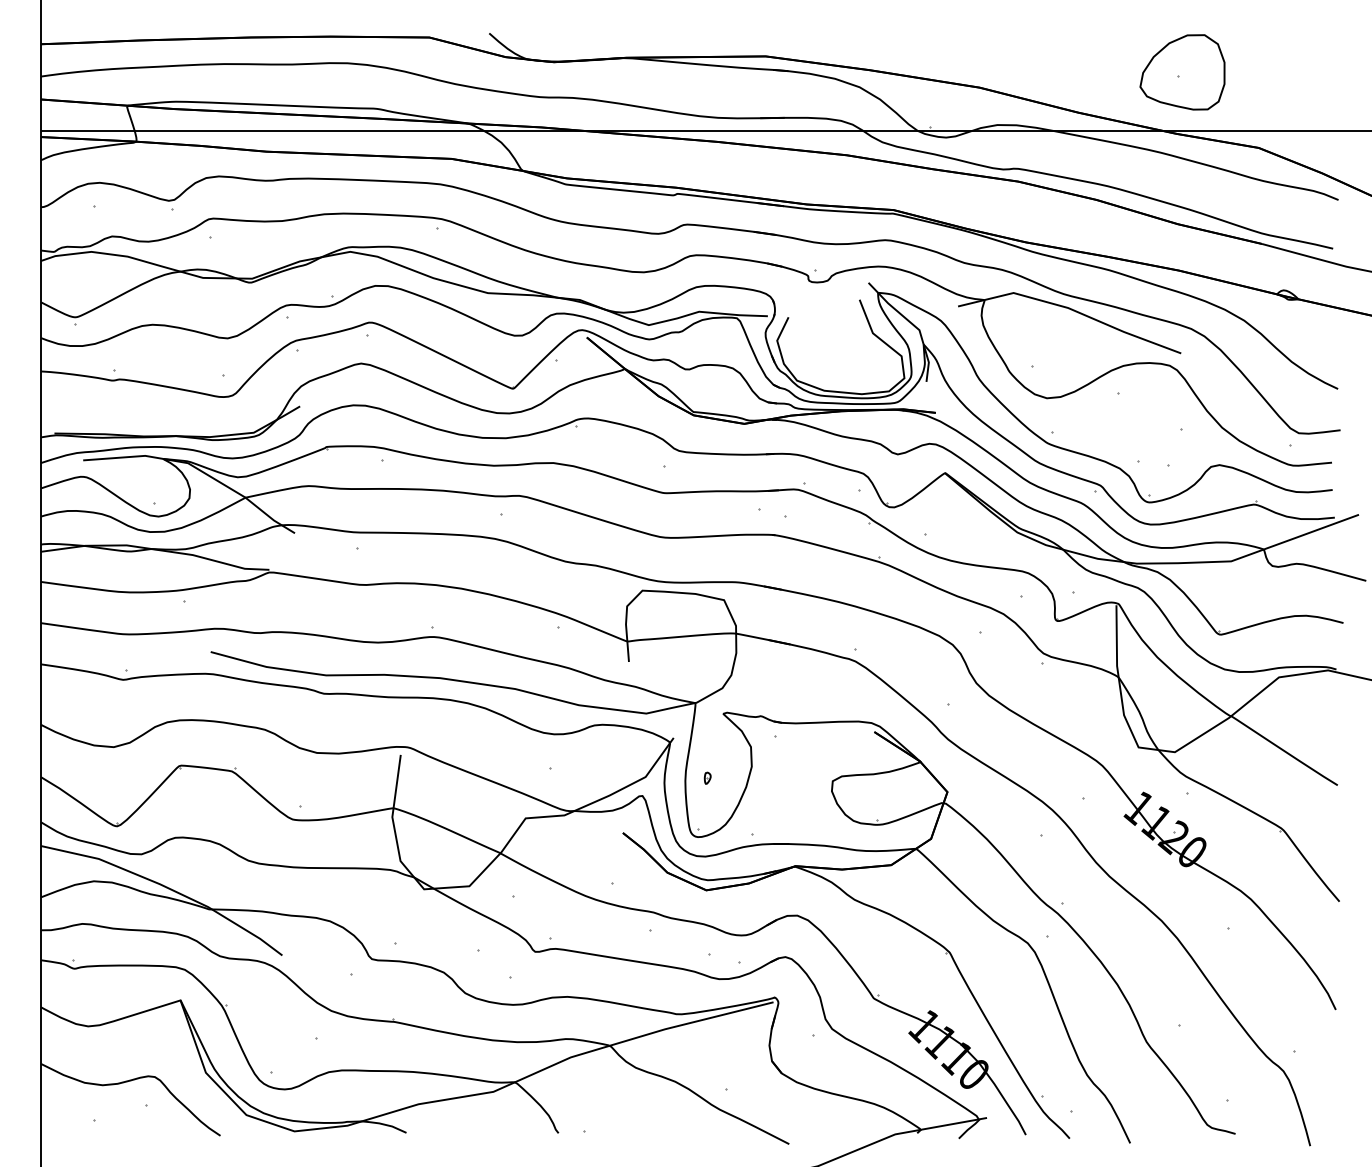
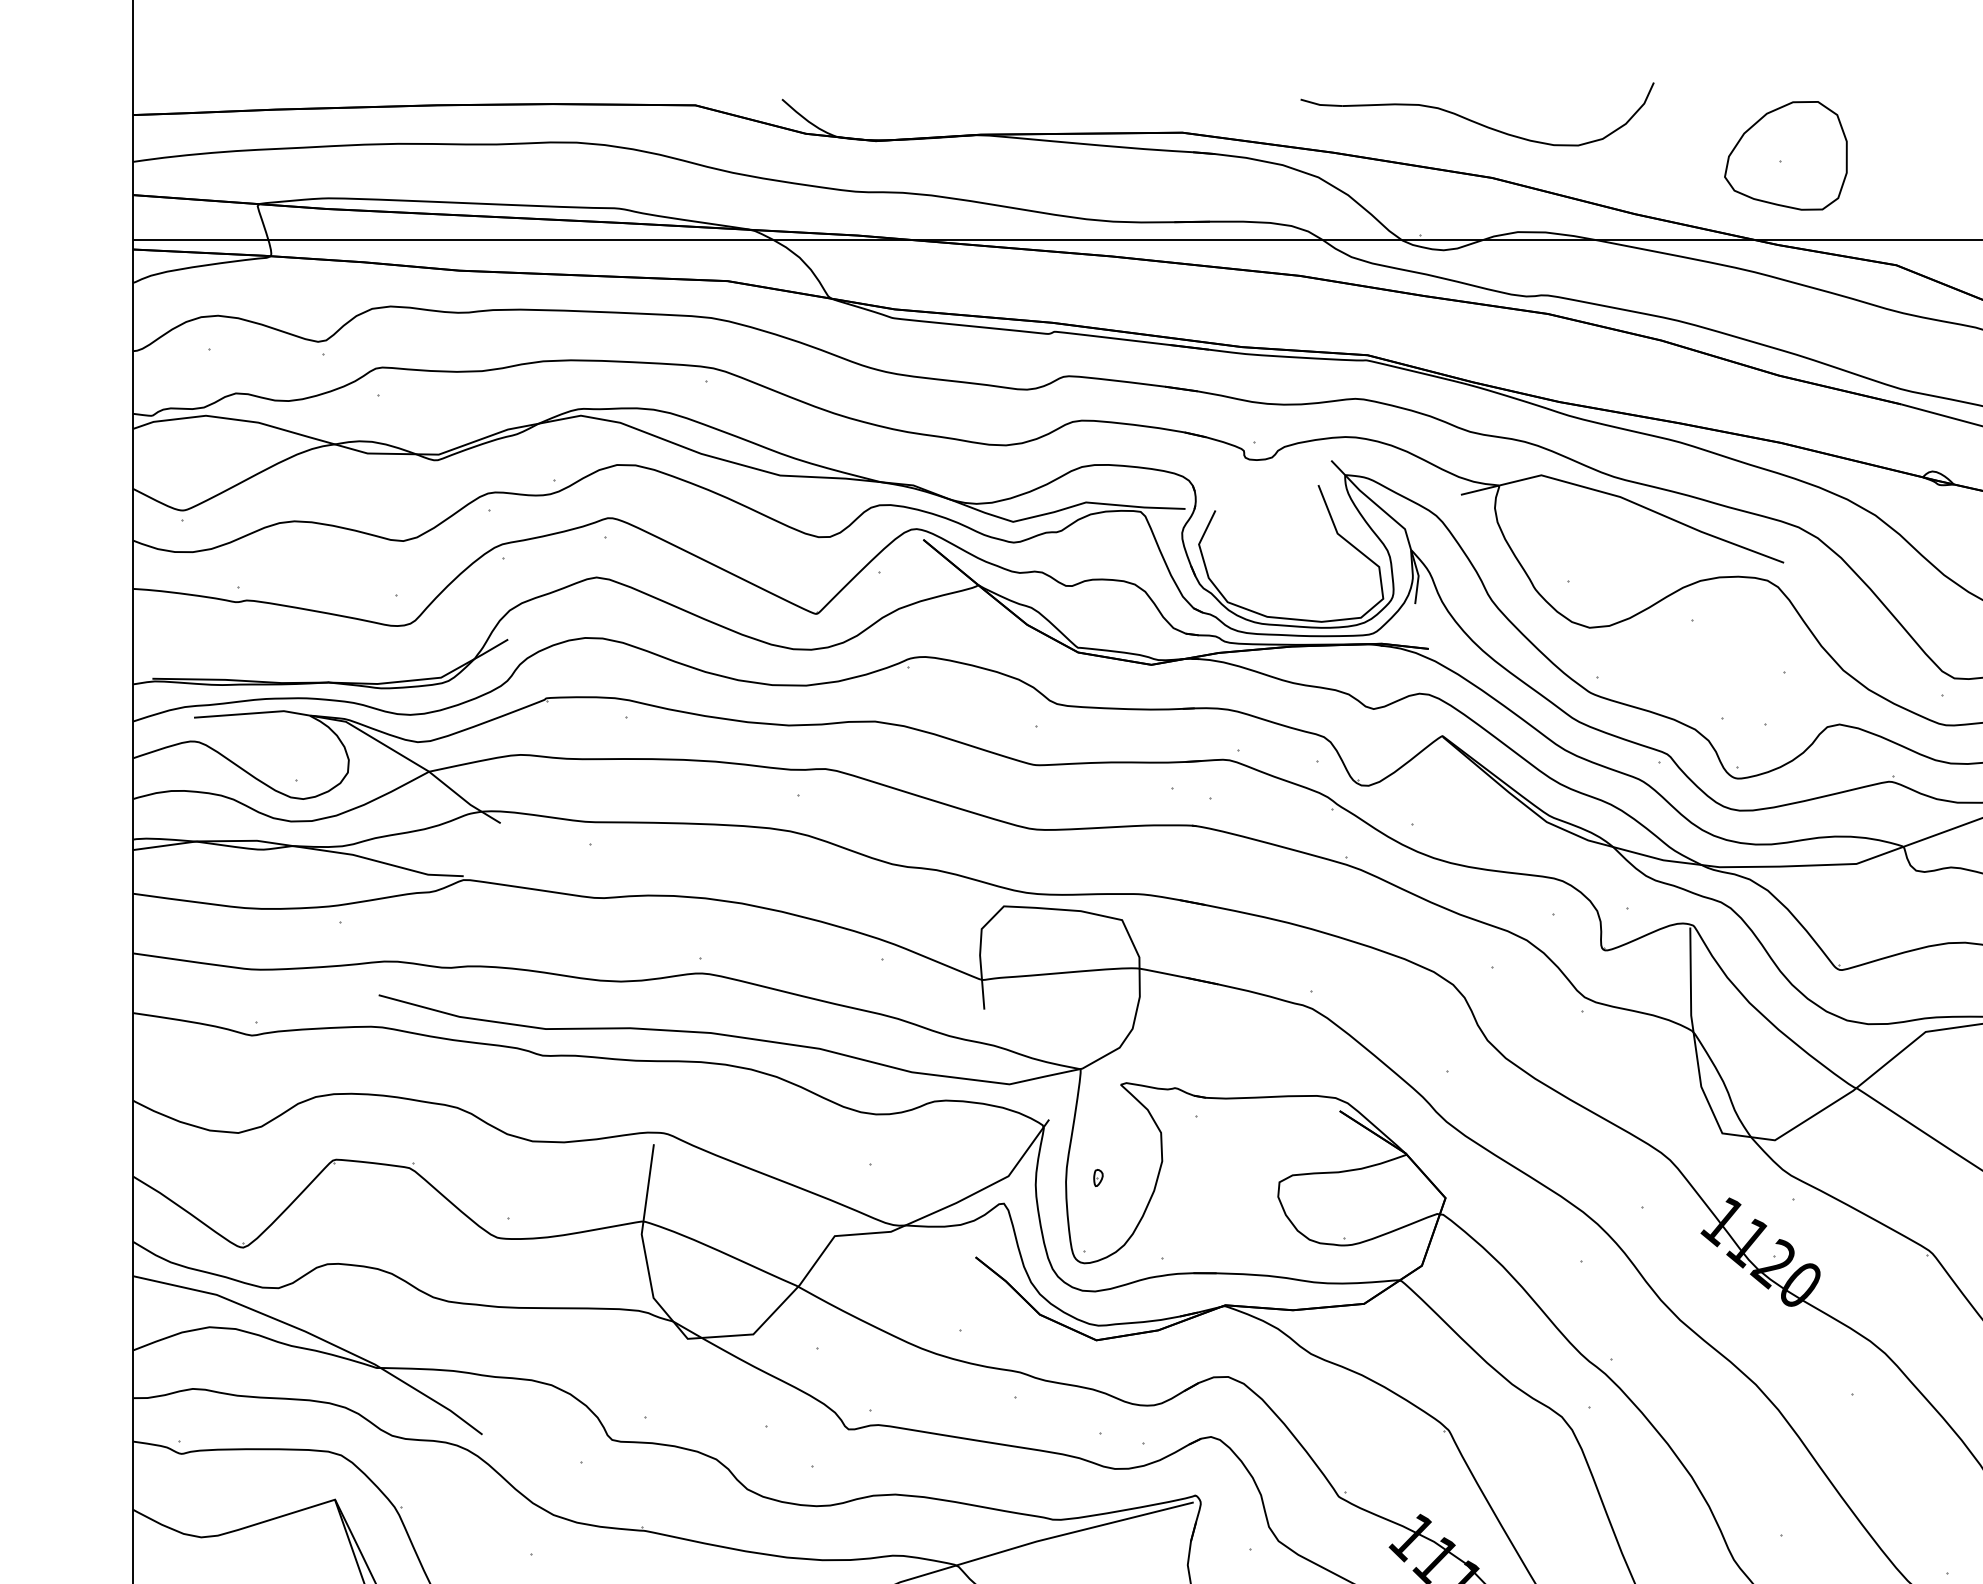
part: (969, 43) -> (1477, 114), added

